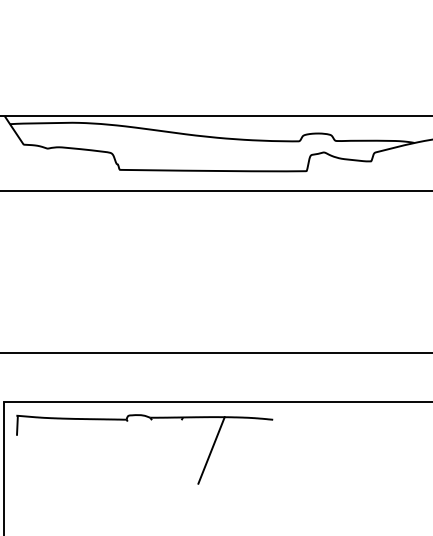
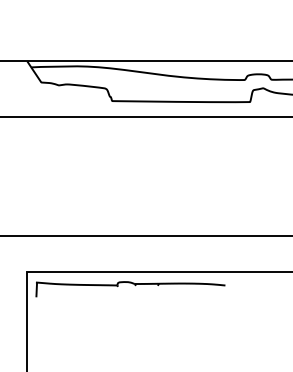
line: (211, 450) -> (179, 308), removed

